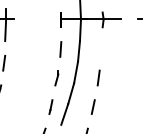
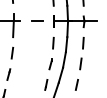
line: (38, 18) -> (37, 20), added
line: (102, 49) -> (83, 43), added

